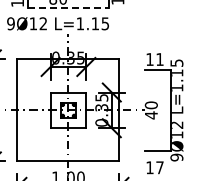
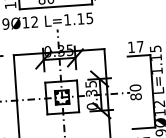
line: (68, 8) -> (56, 7), dashed -> solid
text: (159, 59) -> (139, 46), 11 -> 17
text: (150, 115) -> (135, 97), 40 -> 80

